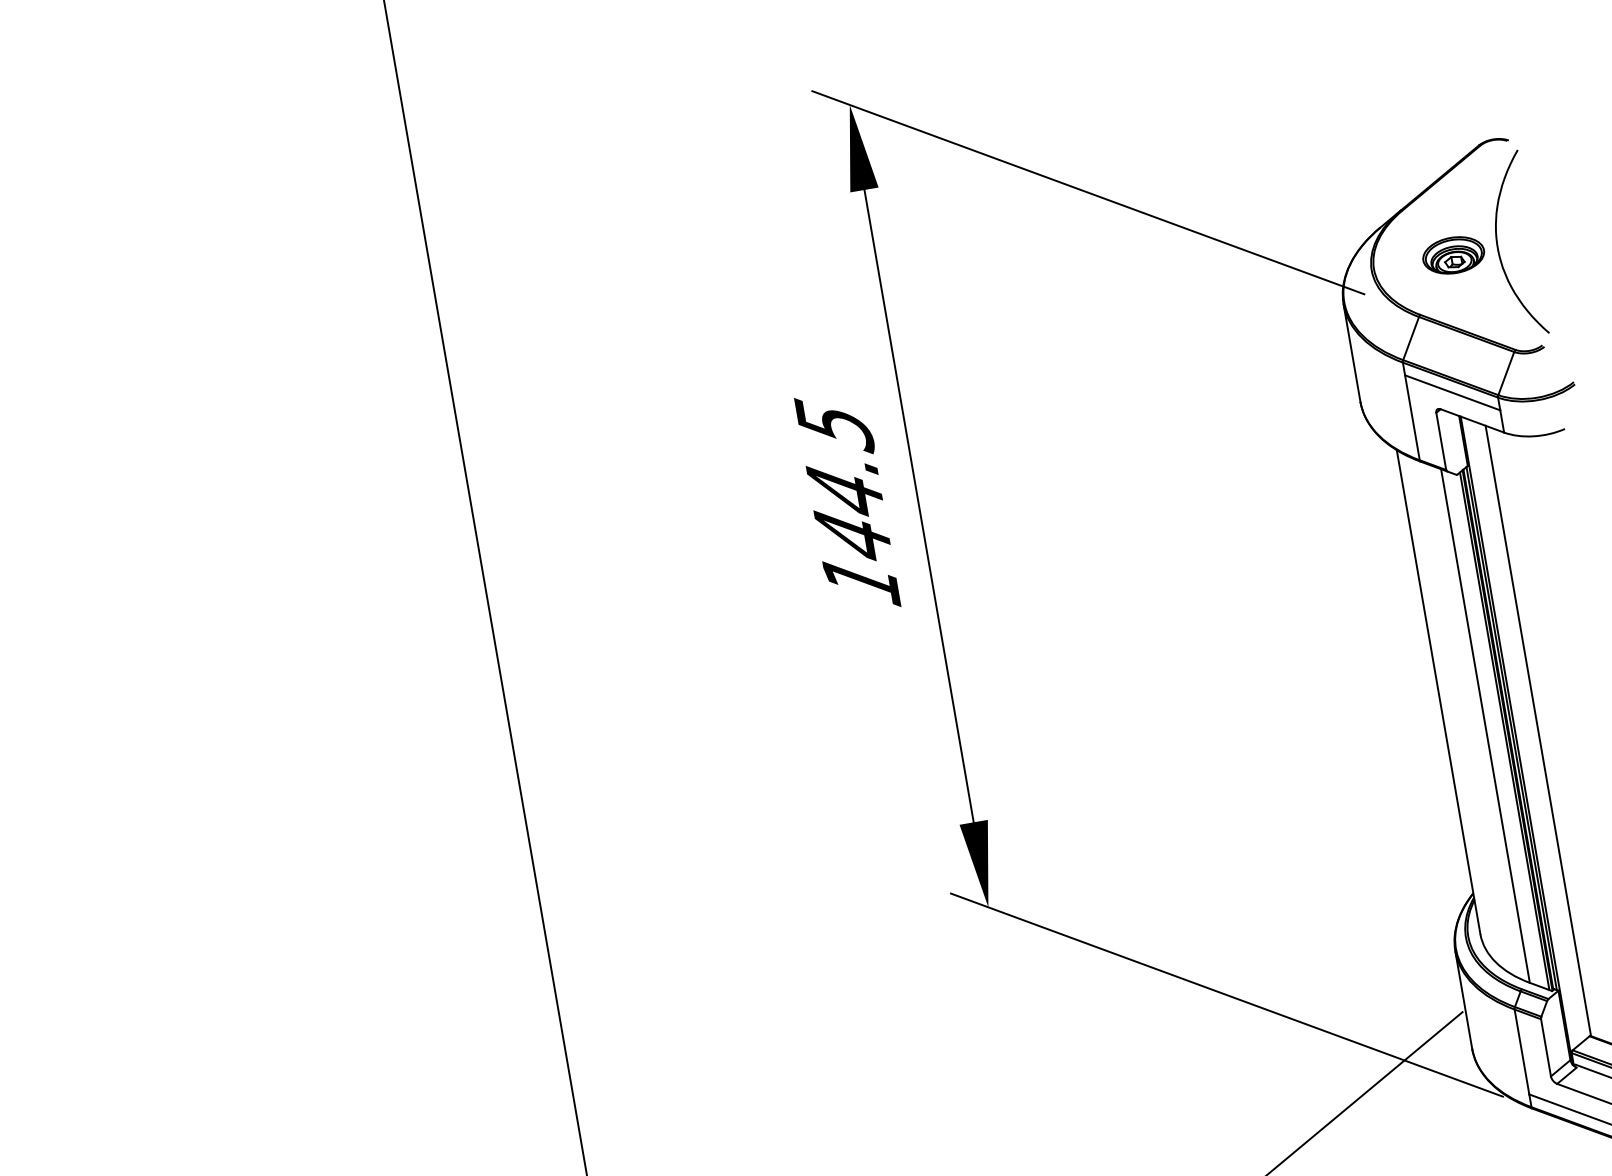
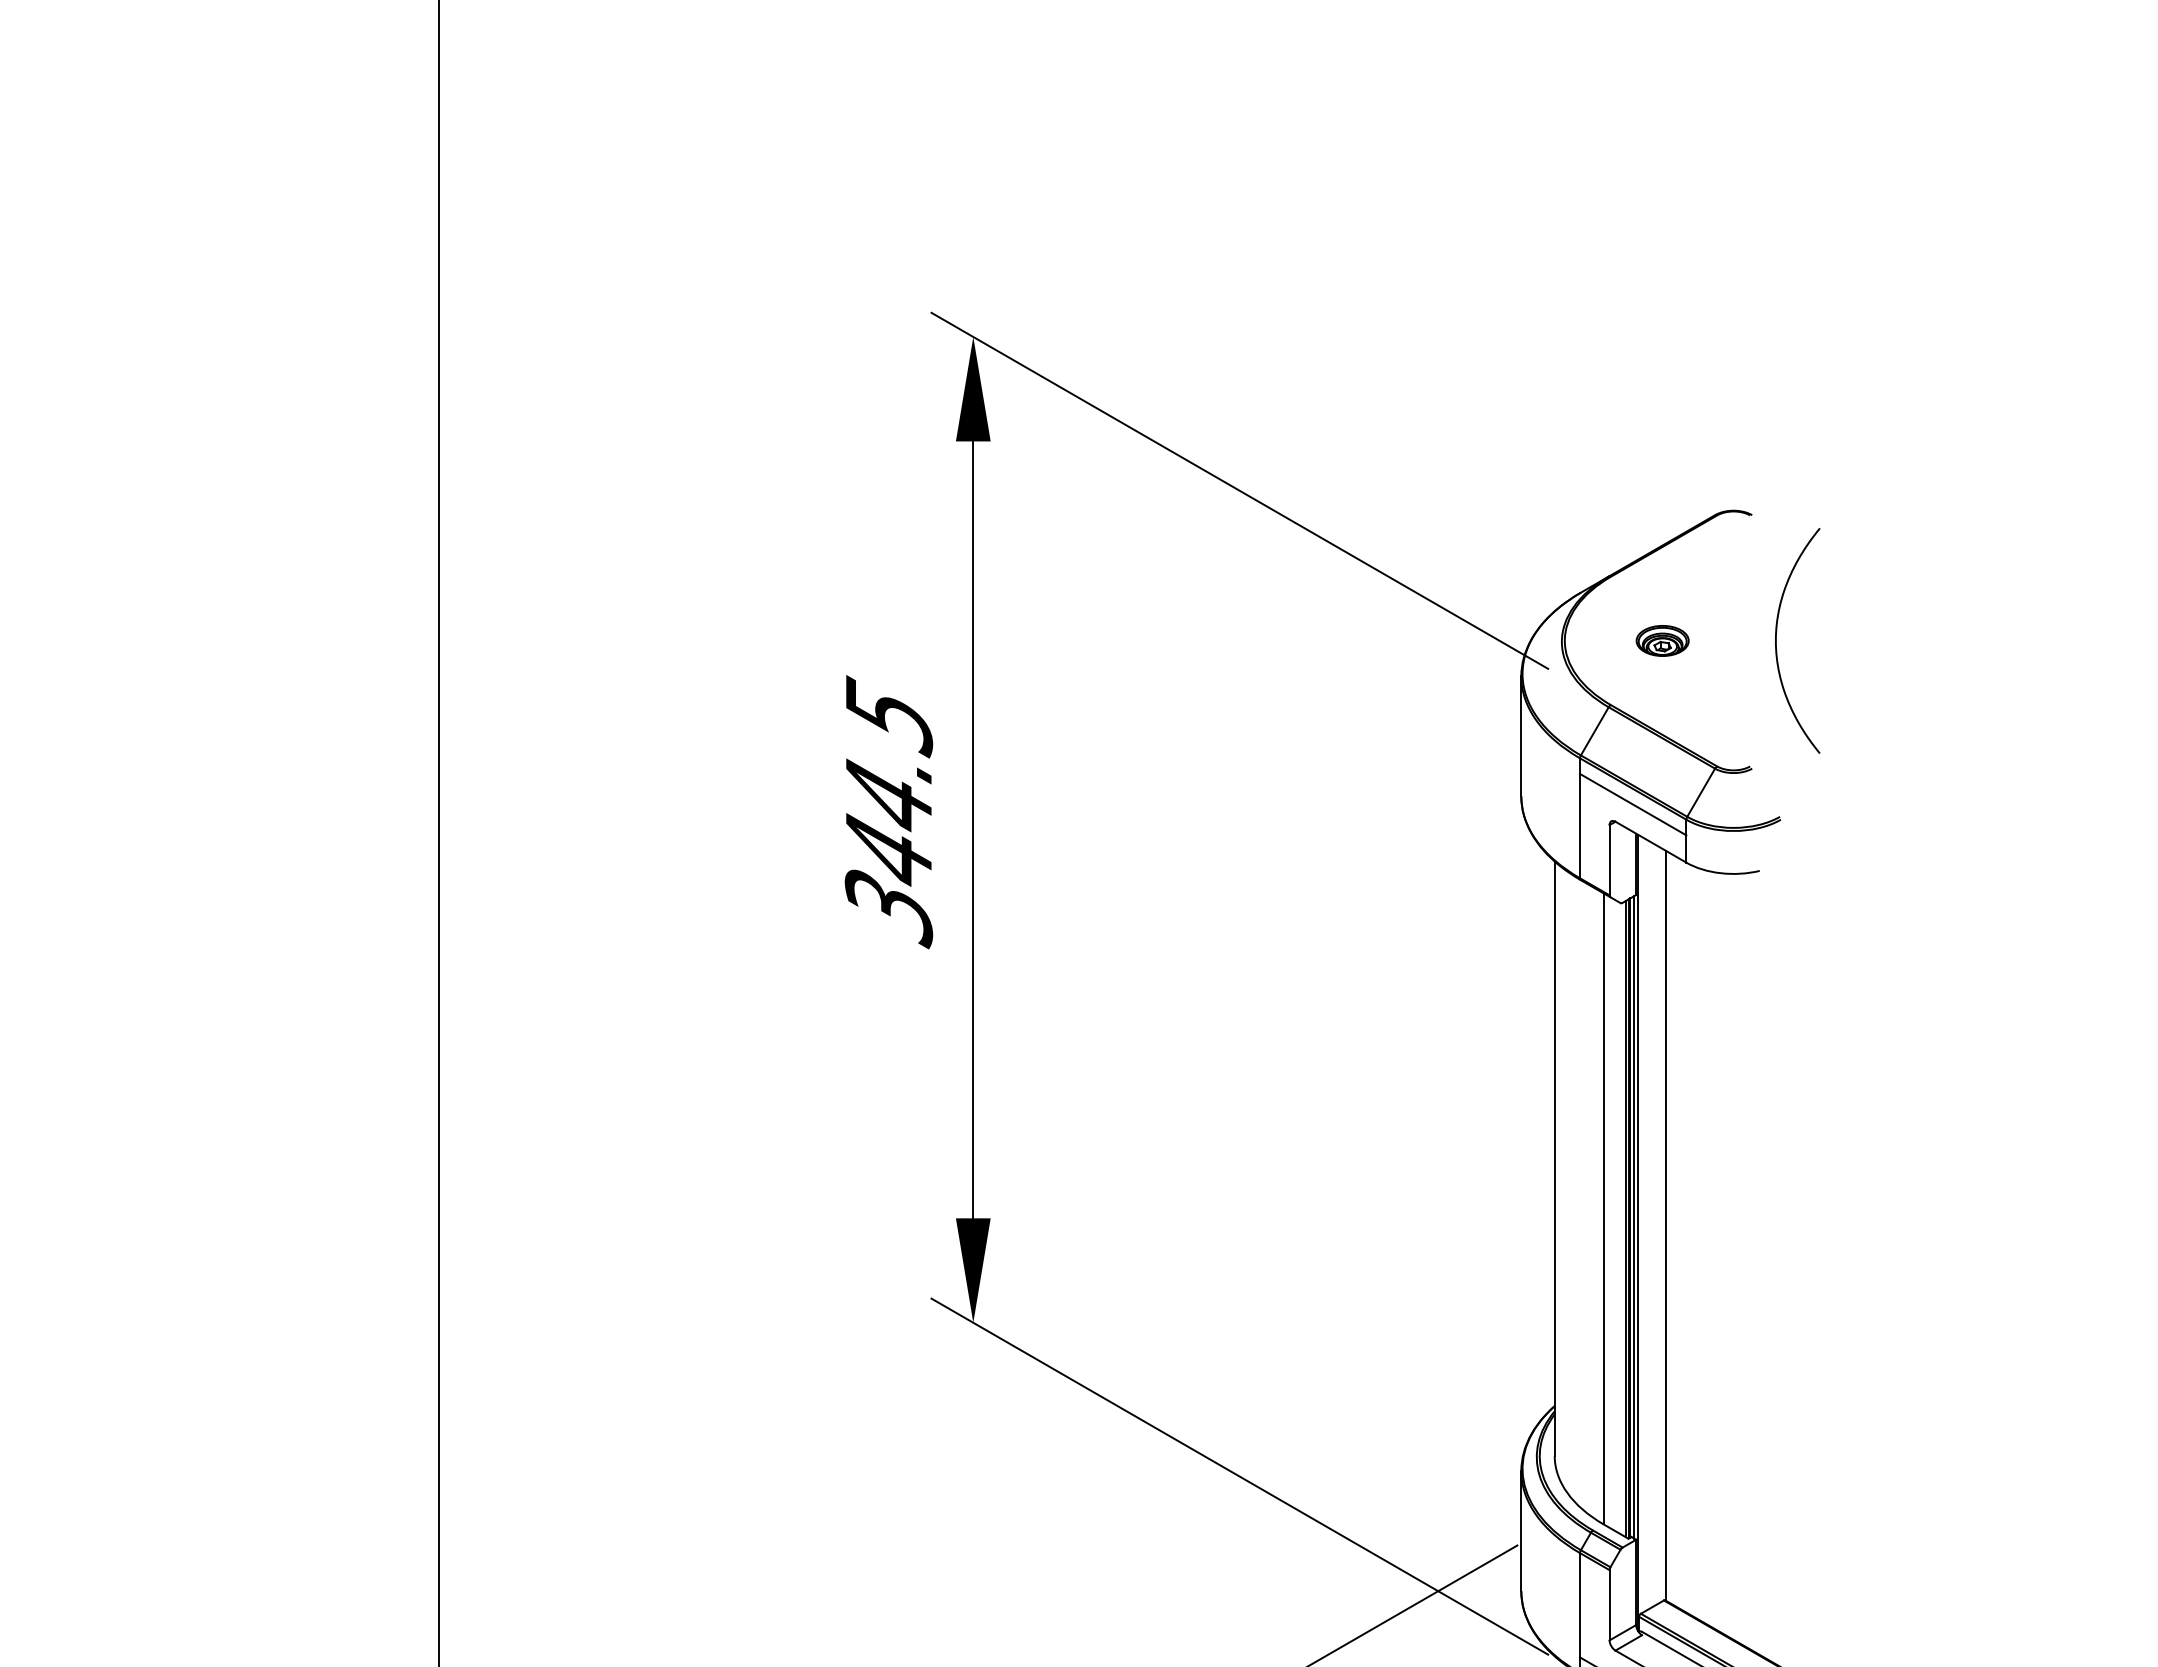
curve: (1498, 247) -> (1776, 640), moved
part: (1453, 255) -> (1662, 640), size x0.7
text: (861, 582) -> (888, 909), 144.5 -> 344.5

